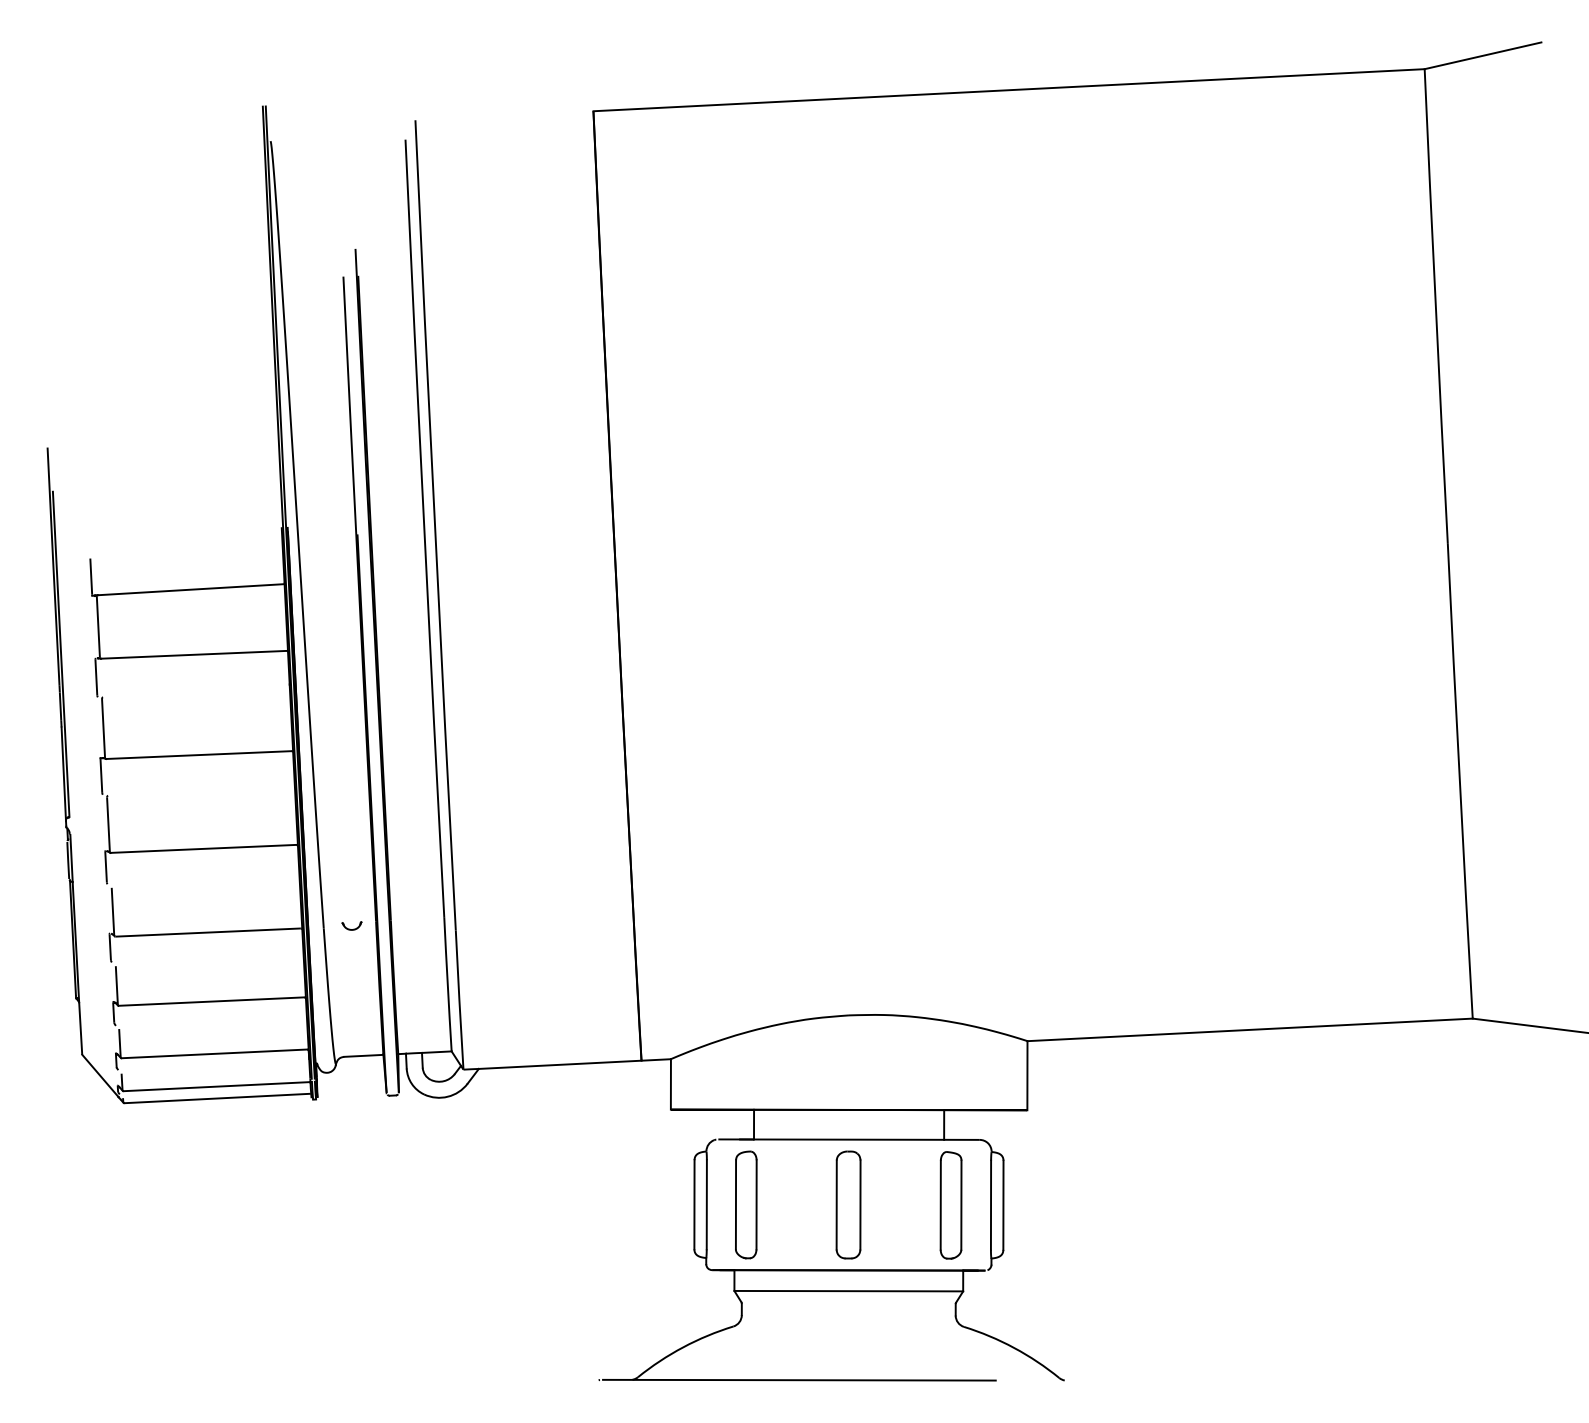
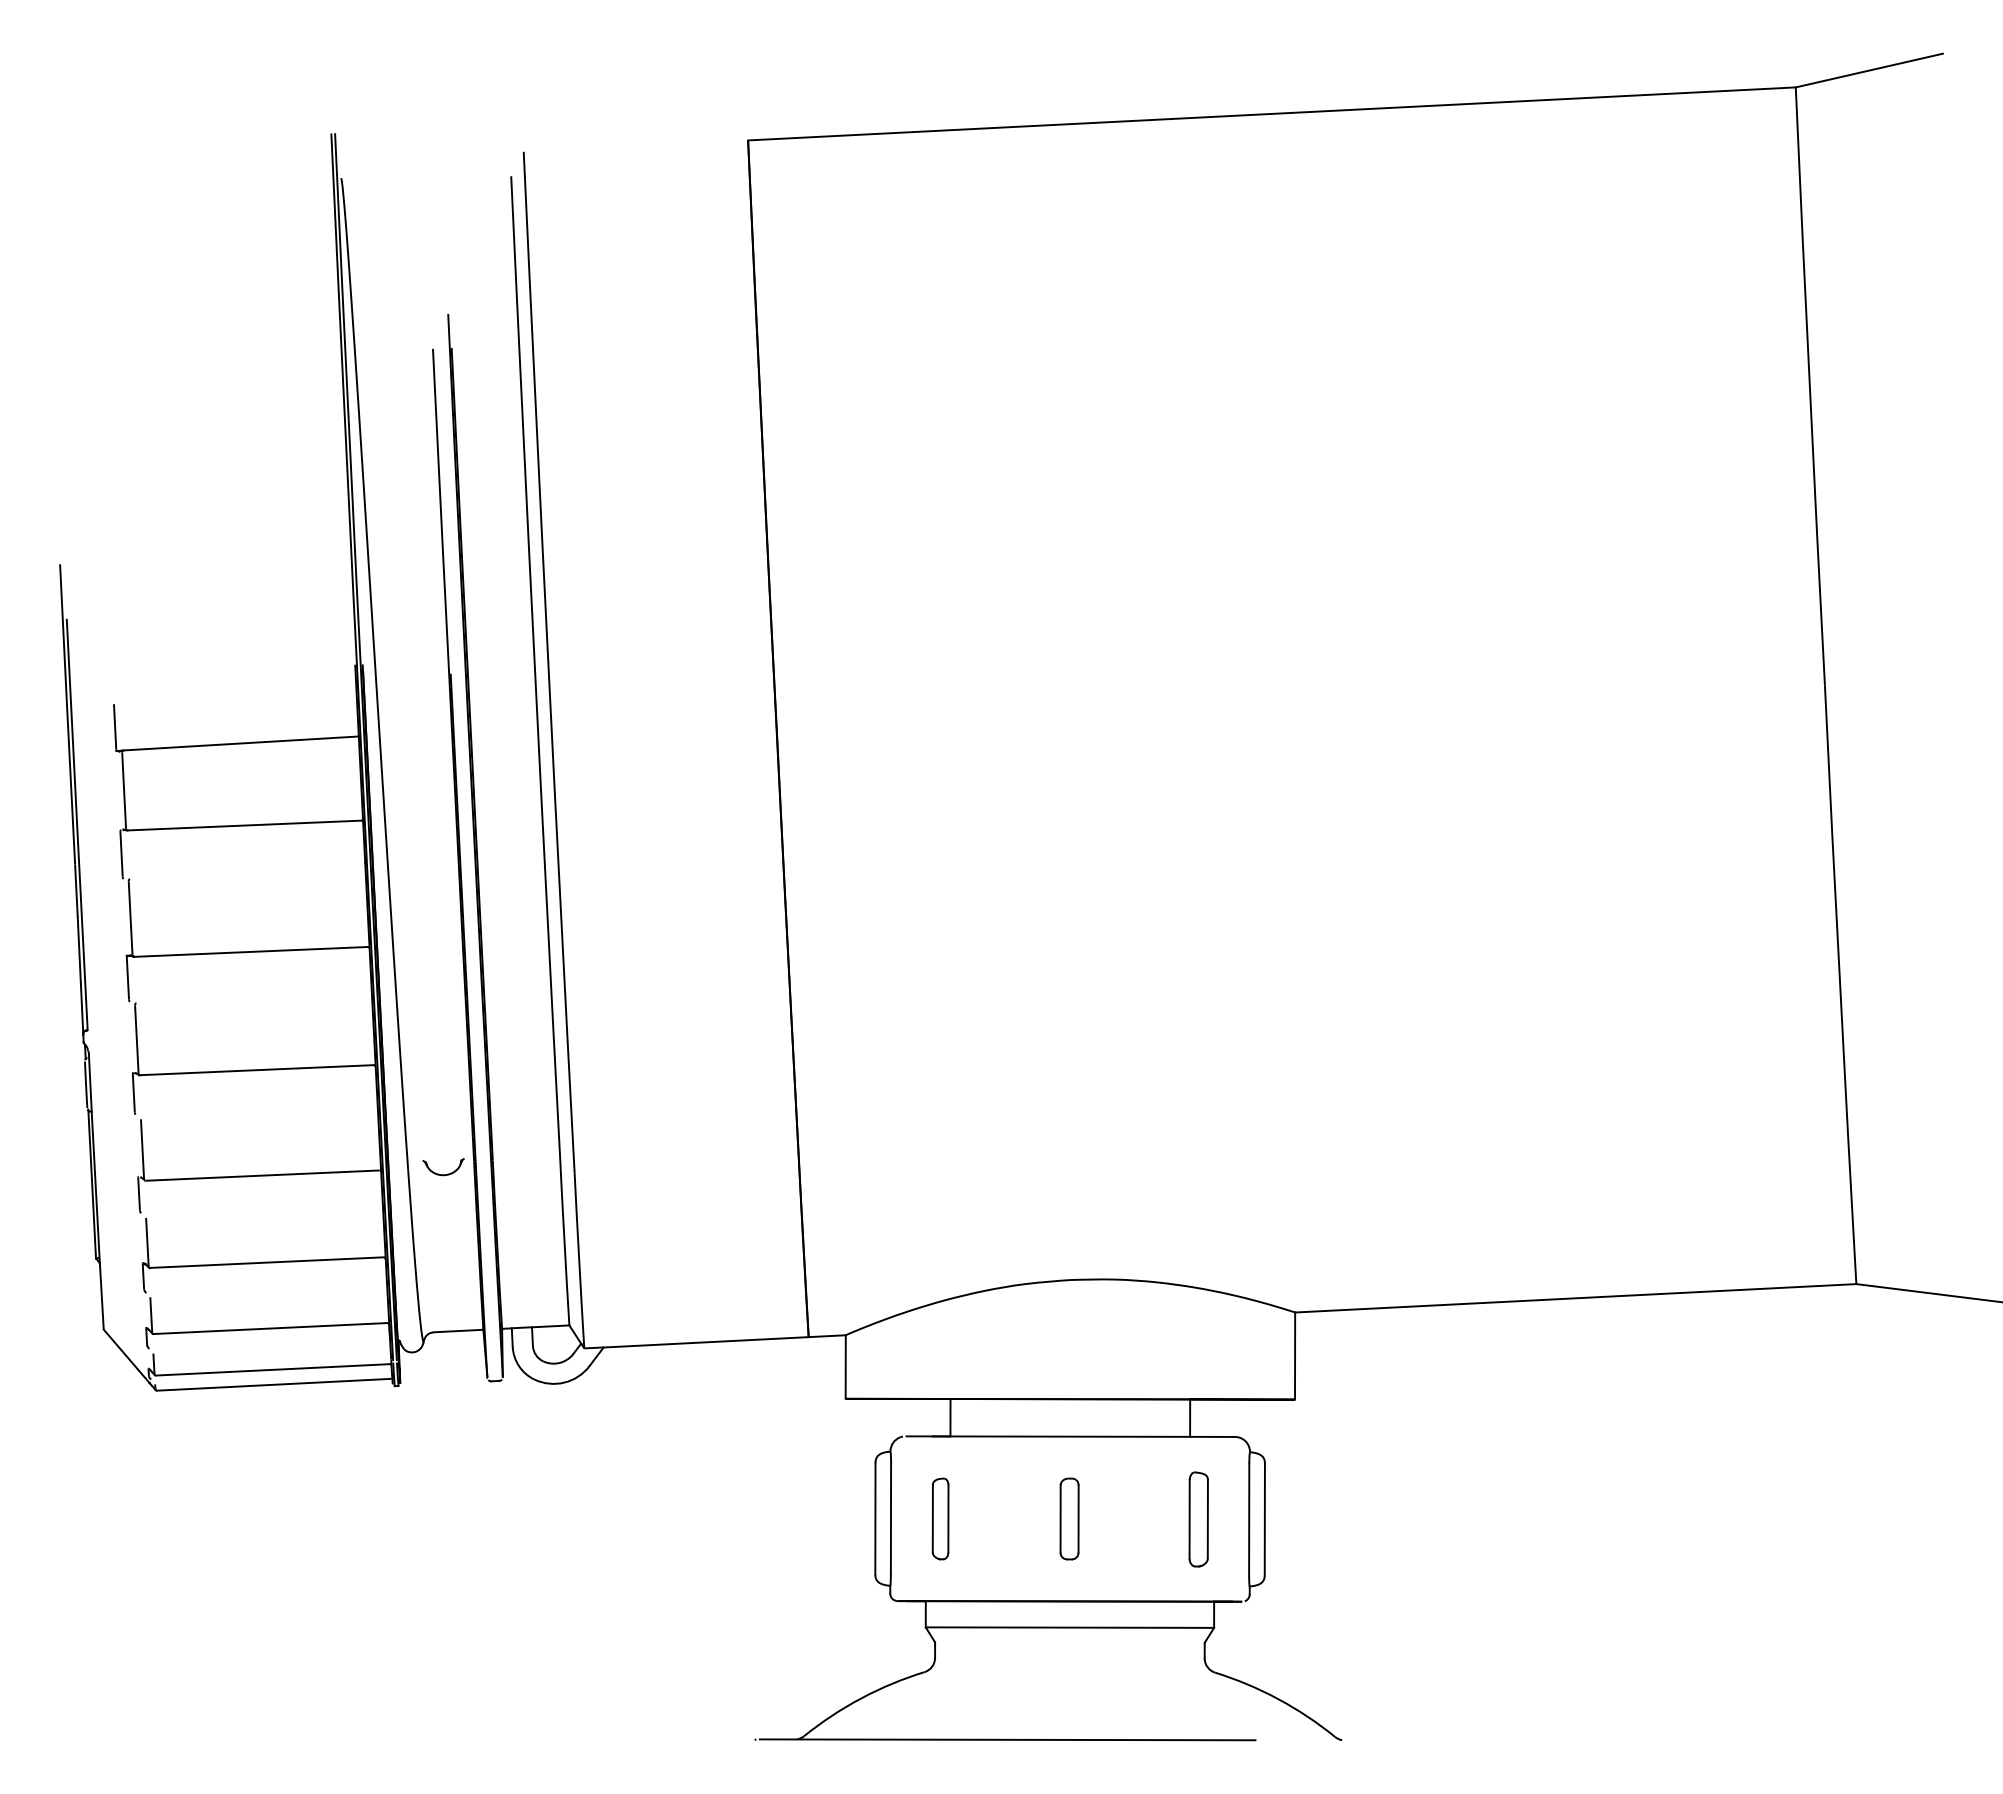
part: (351, 926) -> (443, 1167), size x1.6
part: (746, 1204) -> (940, 1518), size x0.6
part: (848, 1204) -> (1069, 1518), size x0.6
part: (950, 1205) -> (1198, 1519), size x0.7

